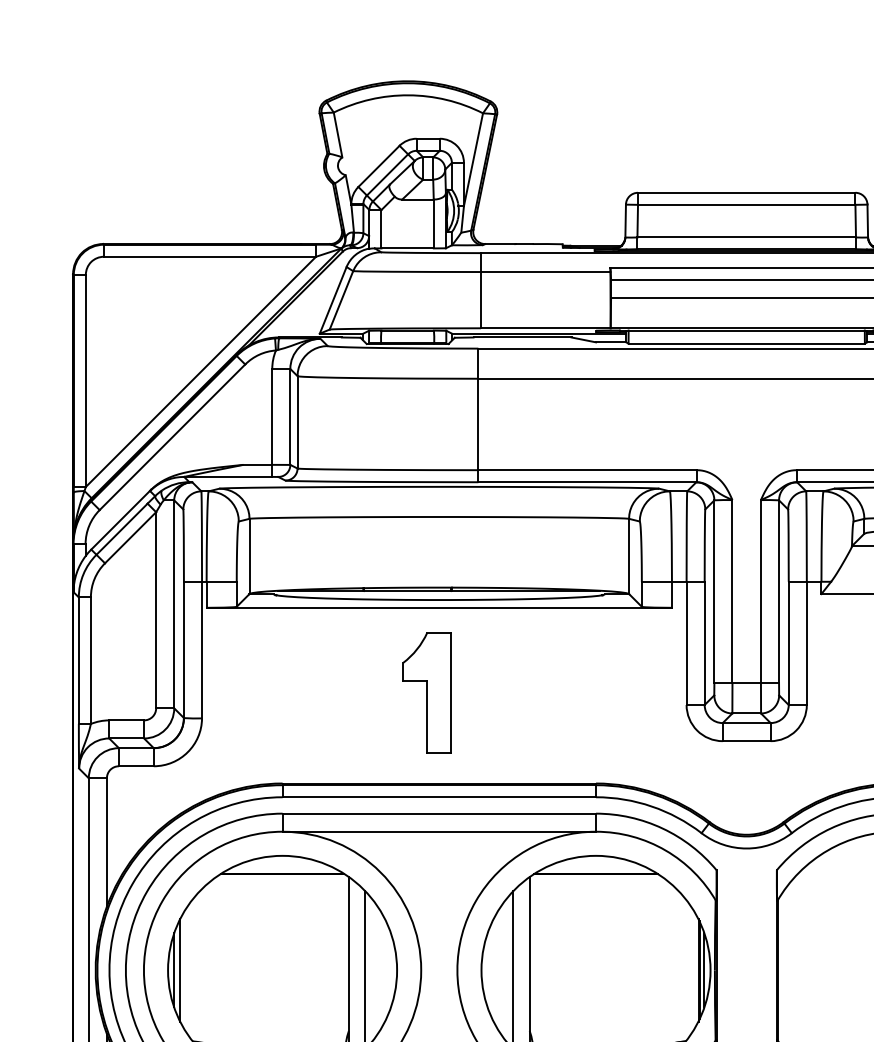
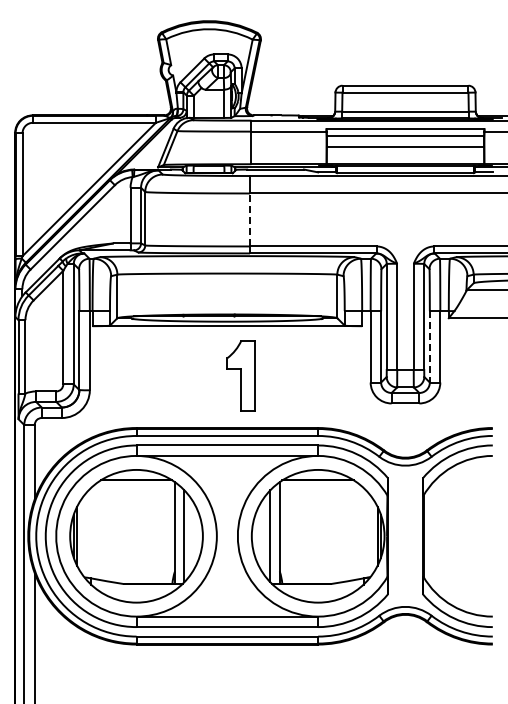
line: (479, 423) -> (250, 219), solid -> dashed
line: (788, 642) -> (429, 346), solid -> dashed
part: (425, 692) -> (240, 375), moved

